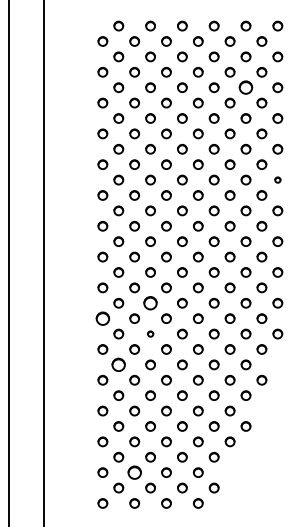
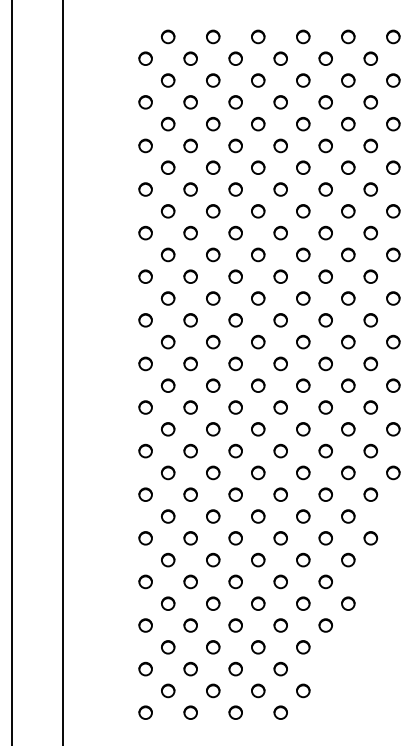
circle: (246, 87) -> (348, 124), size x0.71
part: (277, 179) -> (393, 254), size x1.67
circle: (150, 303) -> (213, 429), size x0.71
part: (102, 318) -> (145, 450), size x0.71
part: (150, 333) -> (213, 472), size x1.67
circle: (119, 364) -> (168, 516), size x0.71
part: (134, 472) -> (190, 668), size x0.71

